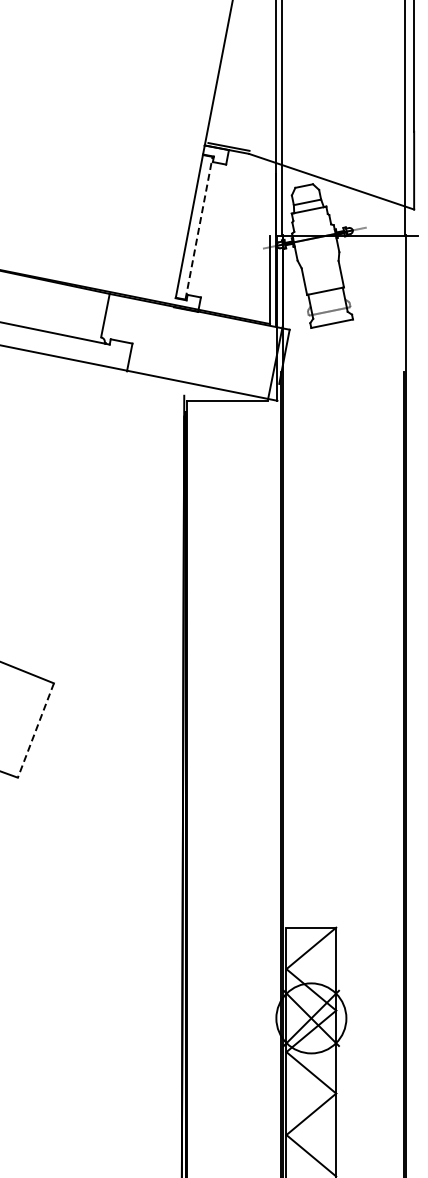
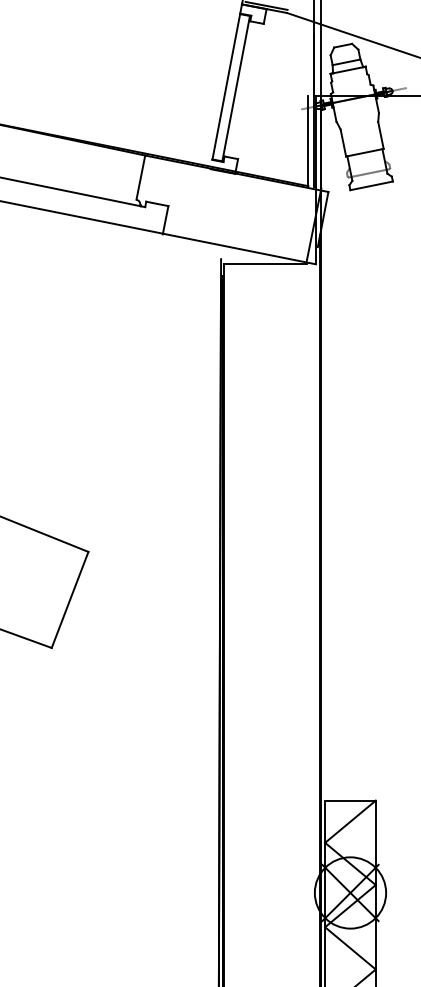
line: (199, 228) -> (236, 88), dashed -> solid
line: (35, 730) -> (69, 599), dashed -> solid

